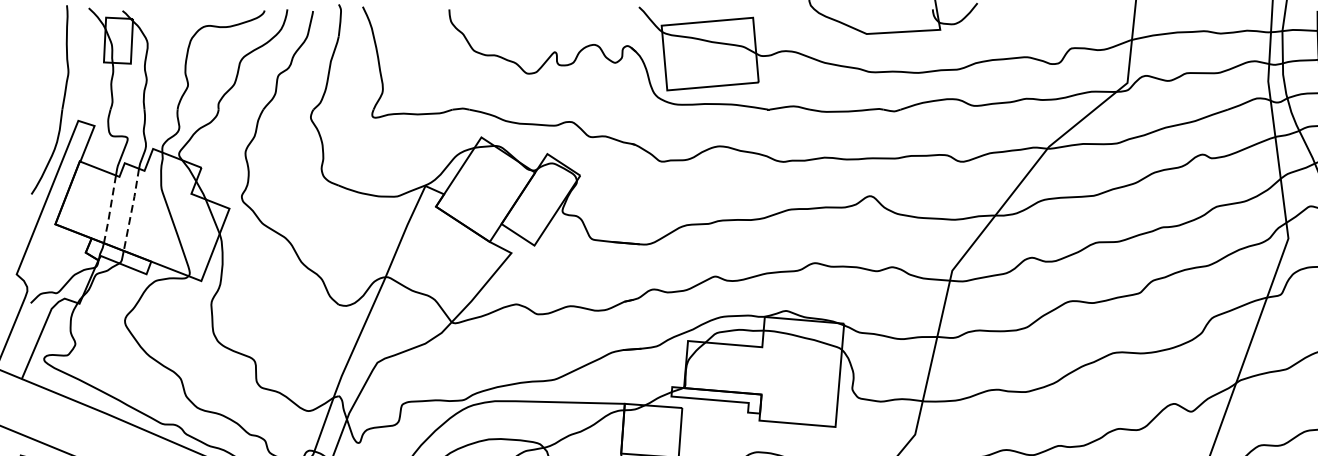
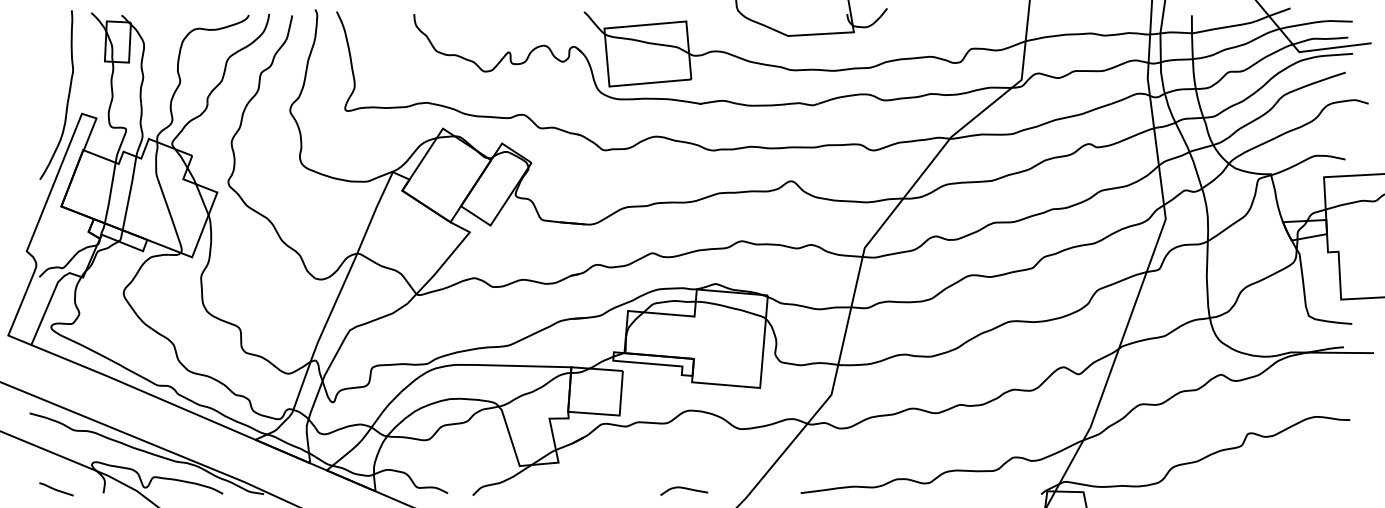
line: (110, 209) -> (110, 193), dashed -> solid
line: (131, 209) -> (129, 193), dashed -> solid

